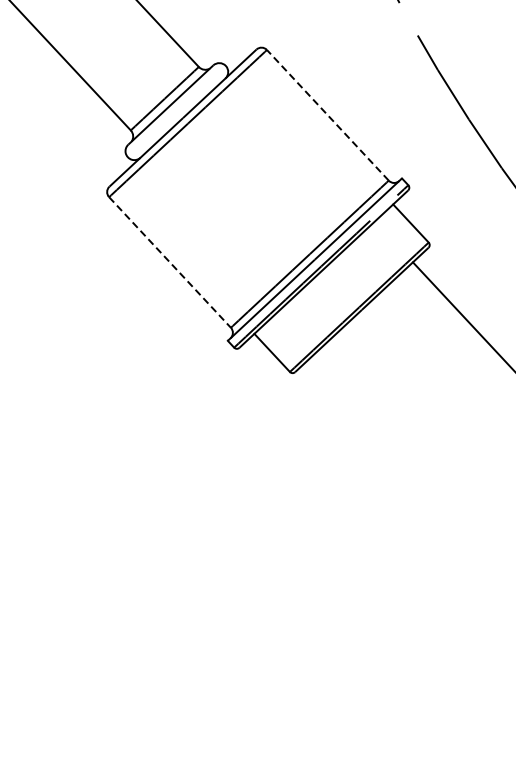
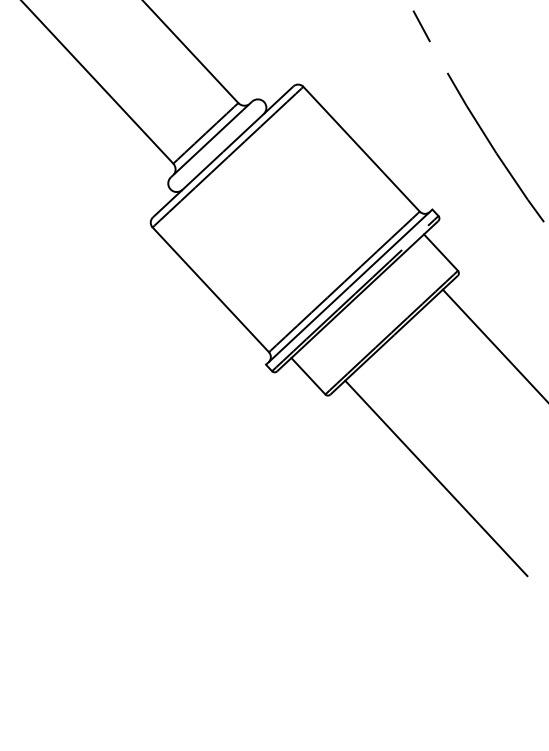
line: (327, 114) -> (361, 148), dashed -> solid
line: (170, 263) -> (211, 290), dashed -> solid
line: (406, 459) -> (436, 478), added

